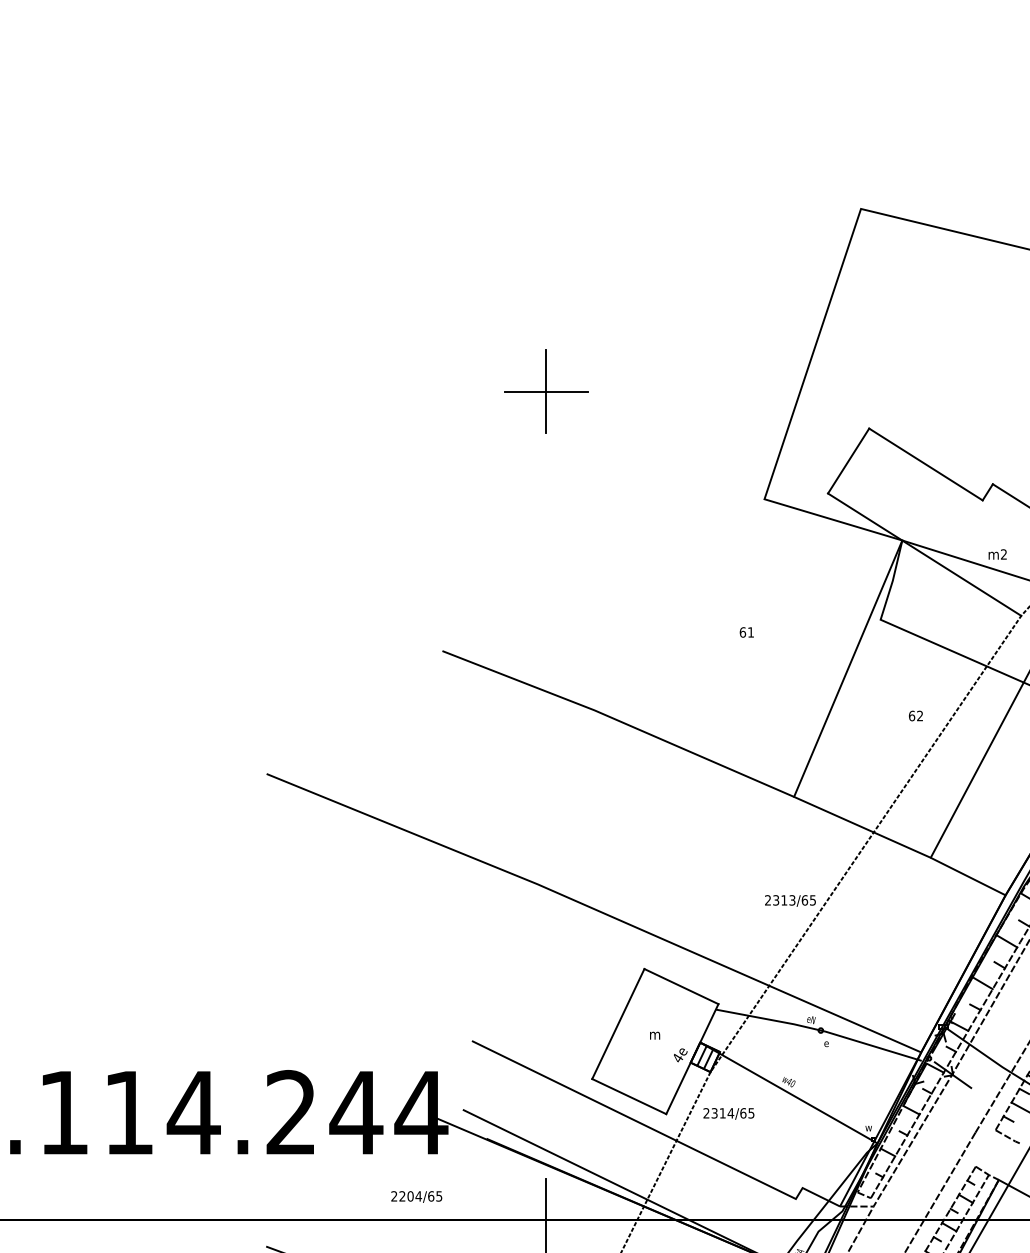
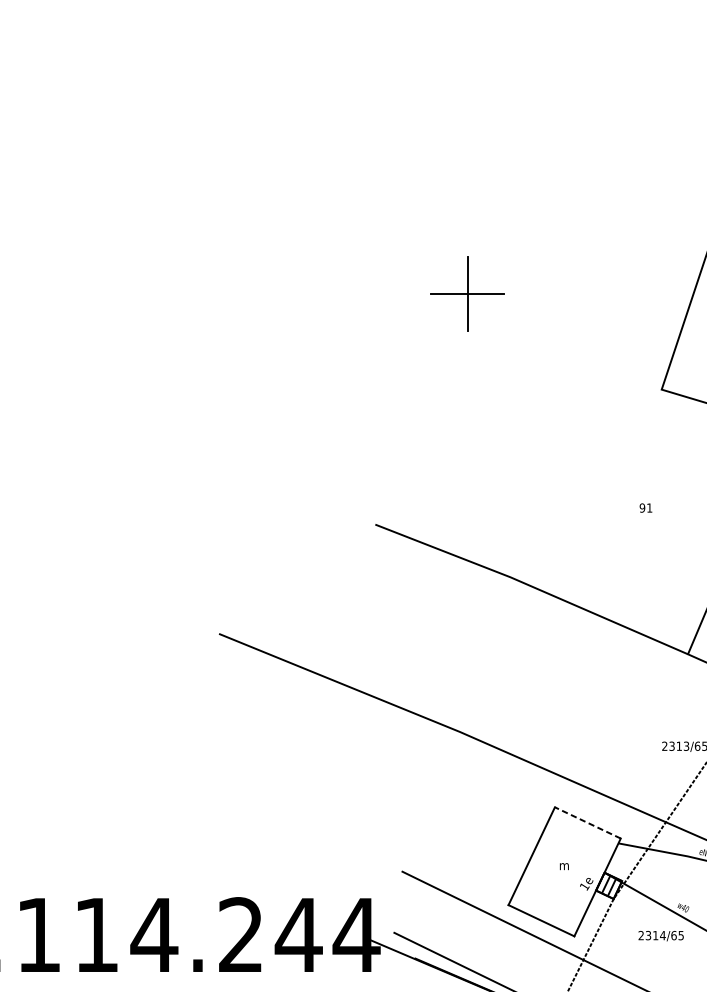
text: (742, 632) -> (642, 508), 61 -> 91
line: (681, 986) -> (587, 822), solid -> dashed
text: (677, 1057) -> (584, 885), 4e -> 1e
text: (728, 1113) -> (660, 935), moved

